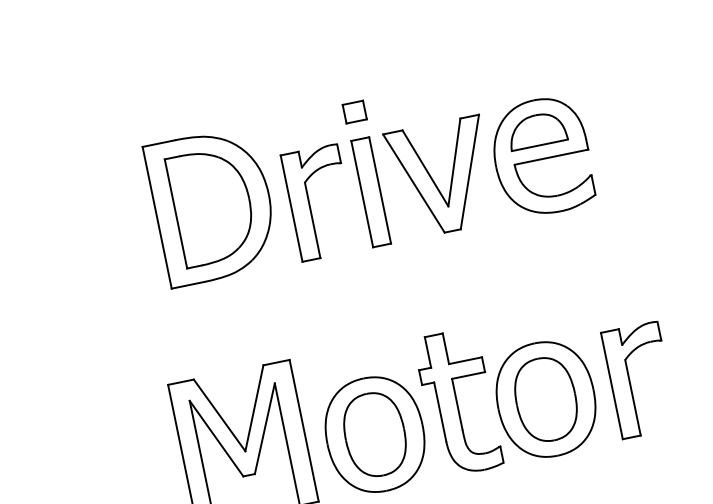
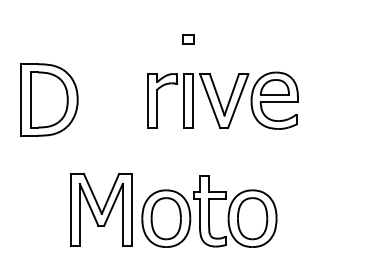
part: (354, 112) -> (188, 39), moved
part: (212, 205) -> (49, 99), moved
part: (638, 380) -> (299, 218), removed

